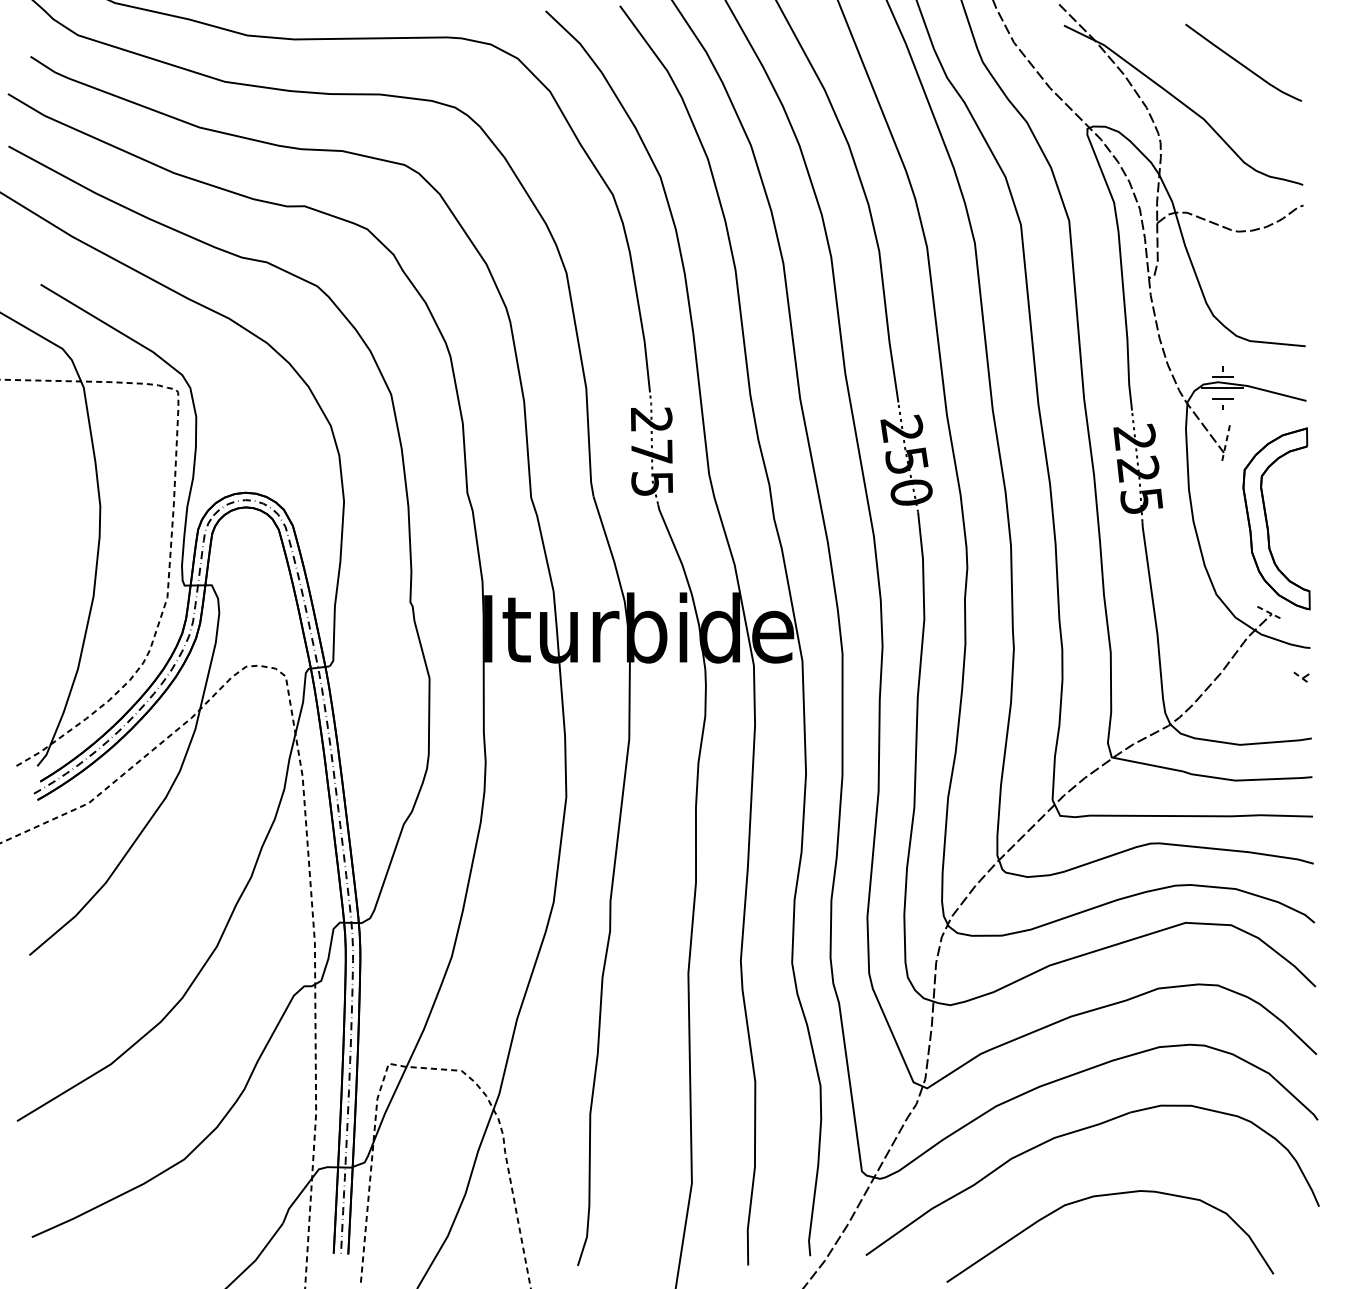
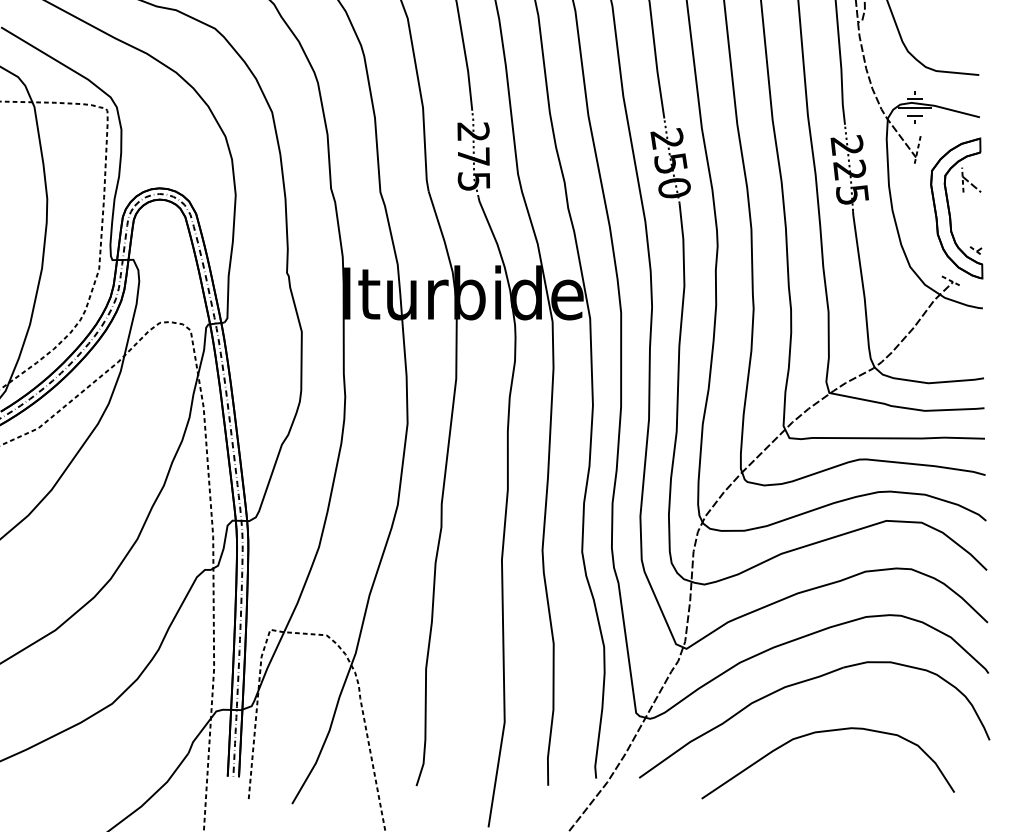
part: (1295, 482) -> (971, 180), added
part: (1301, 676) -> (976, 249), moved

